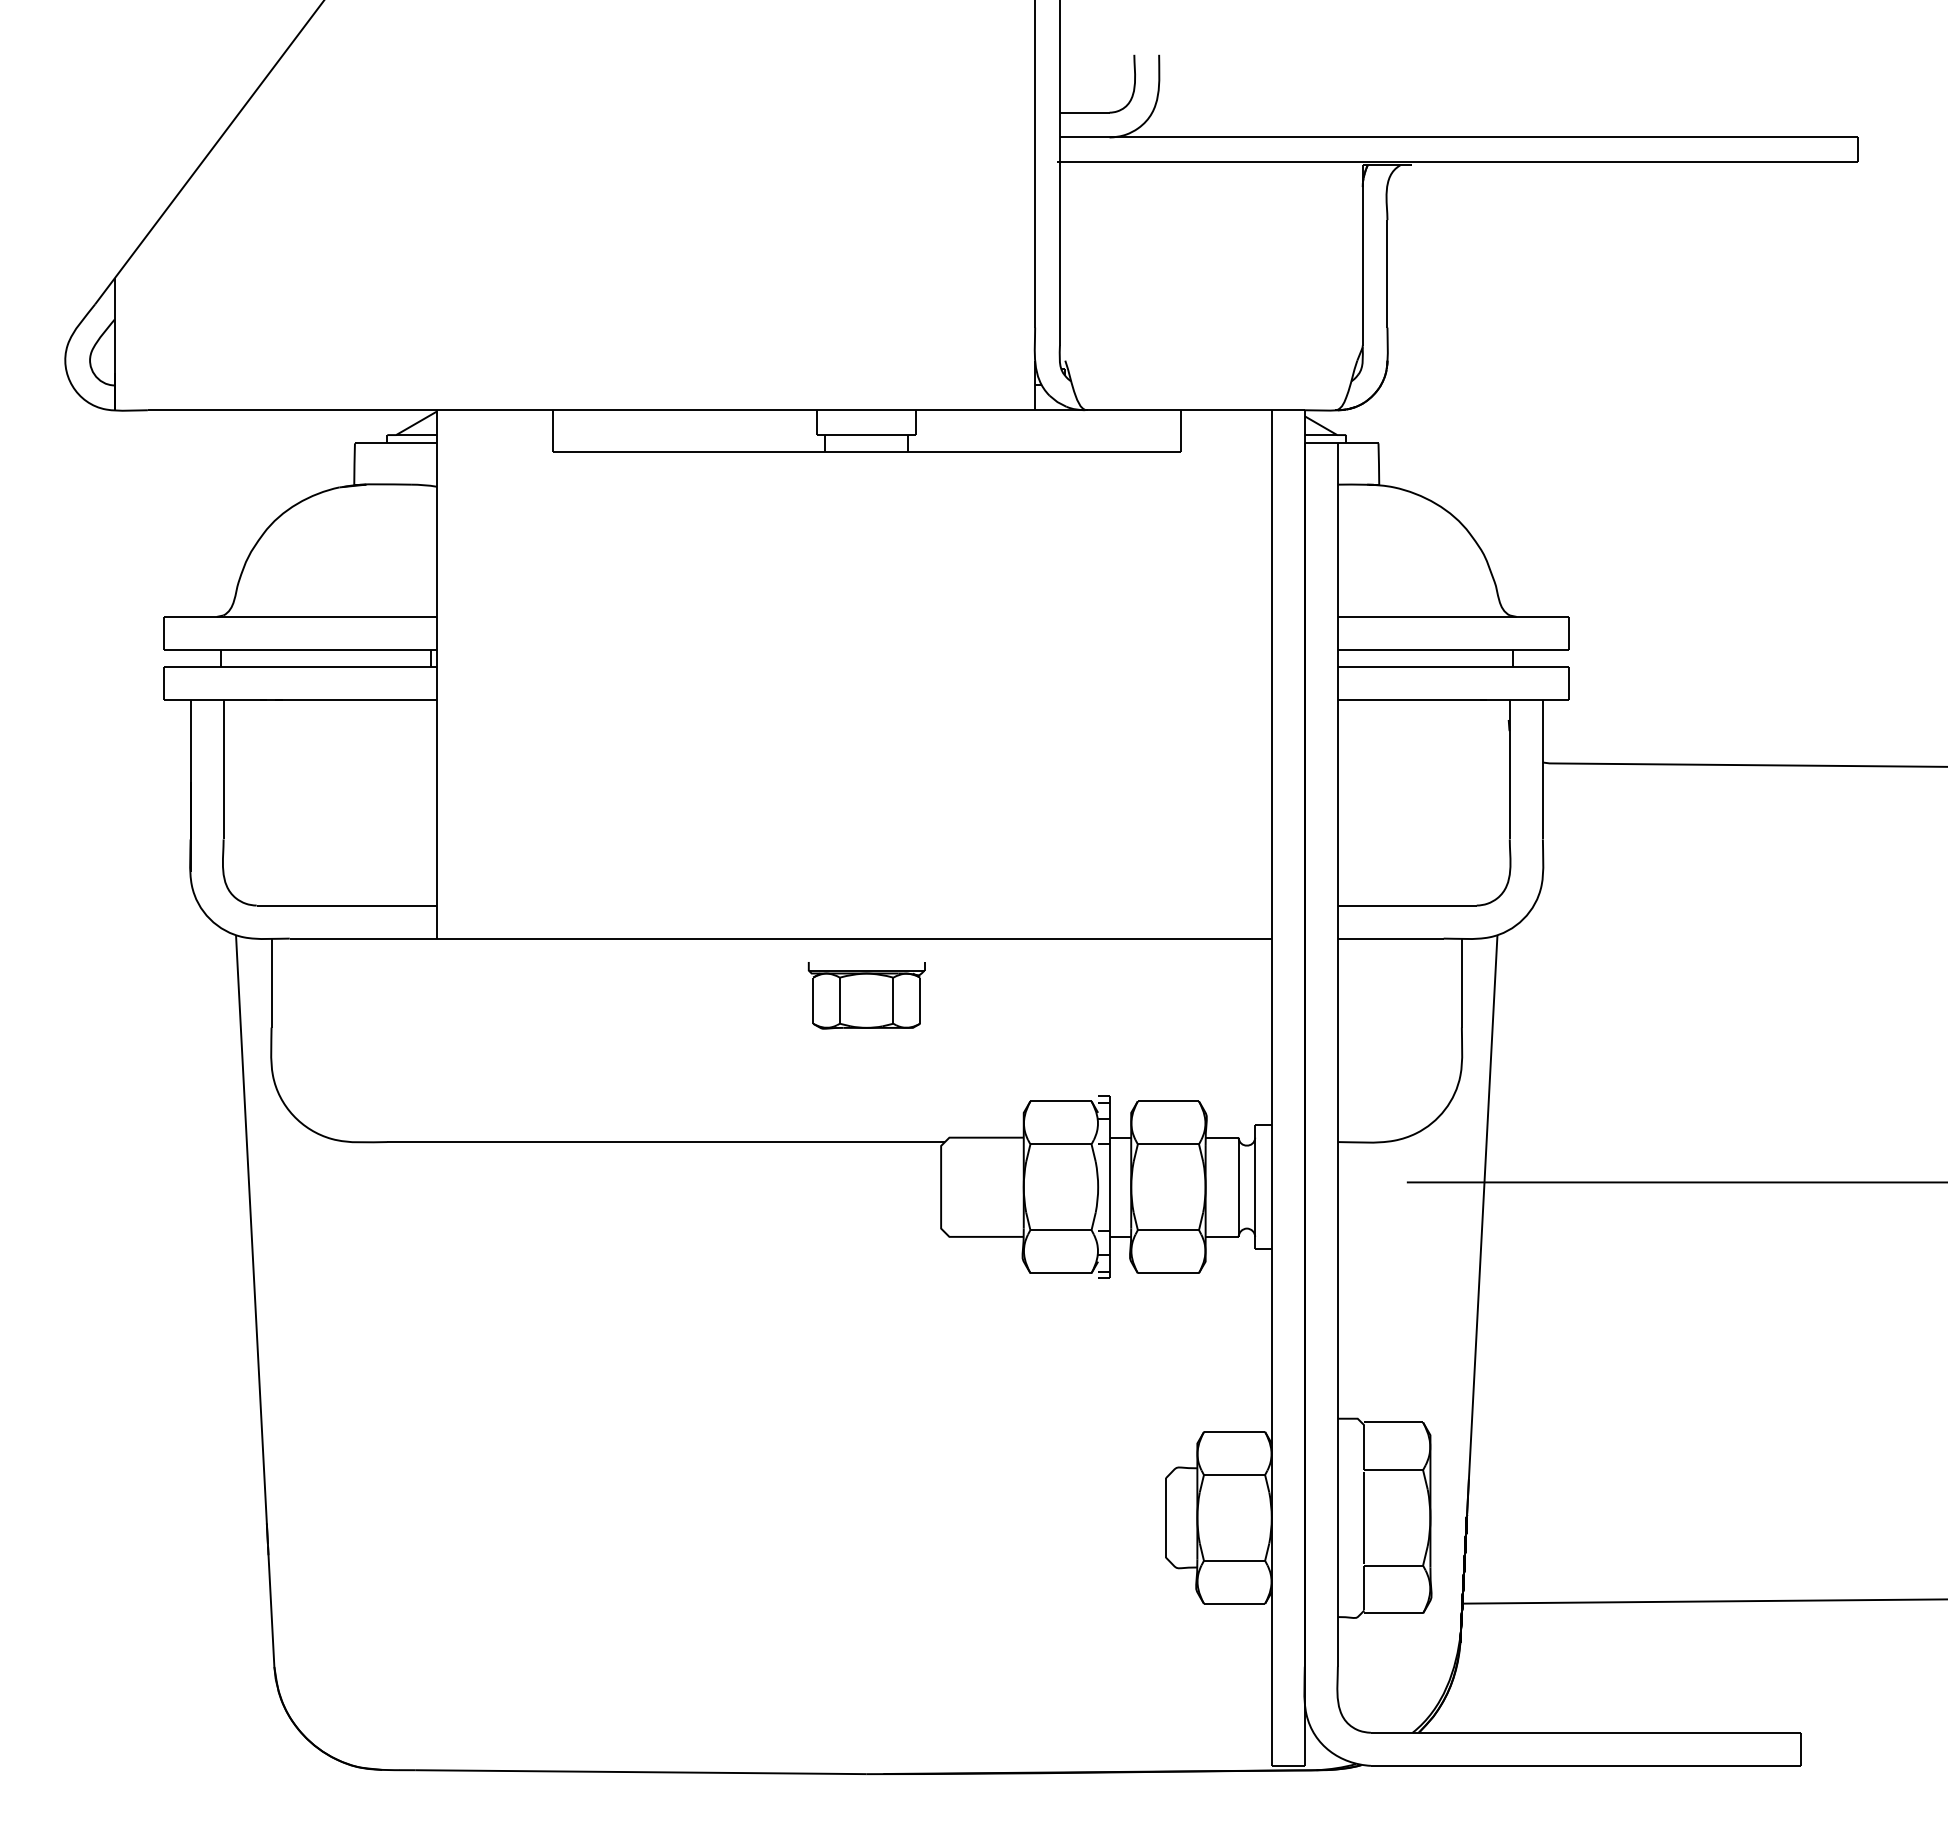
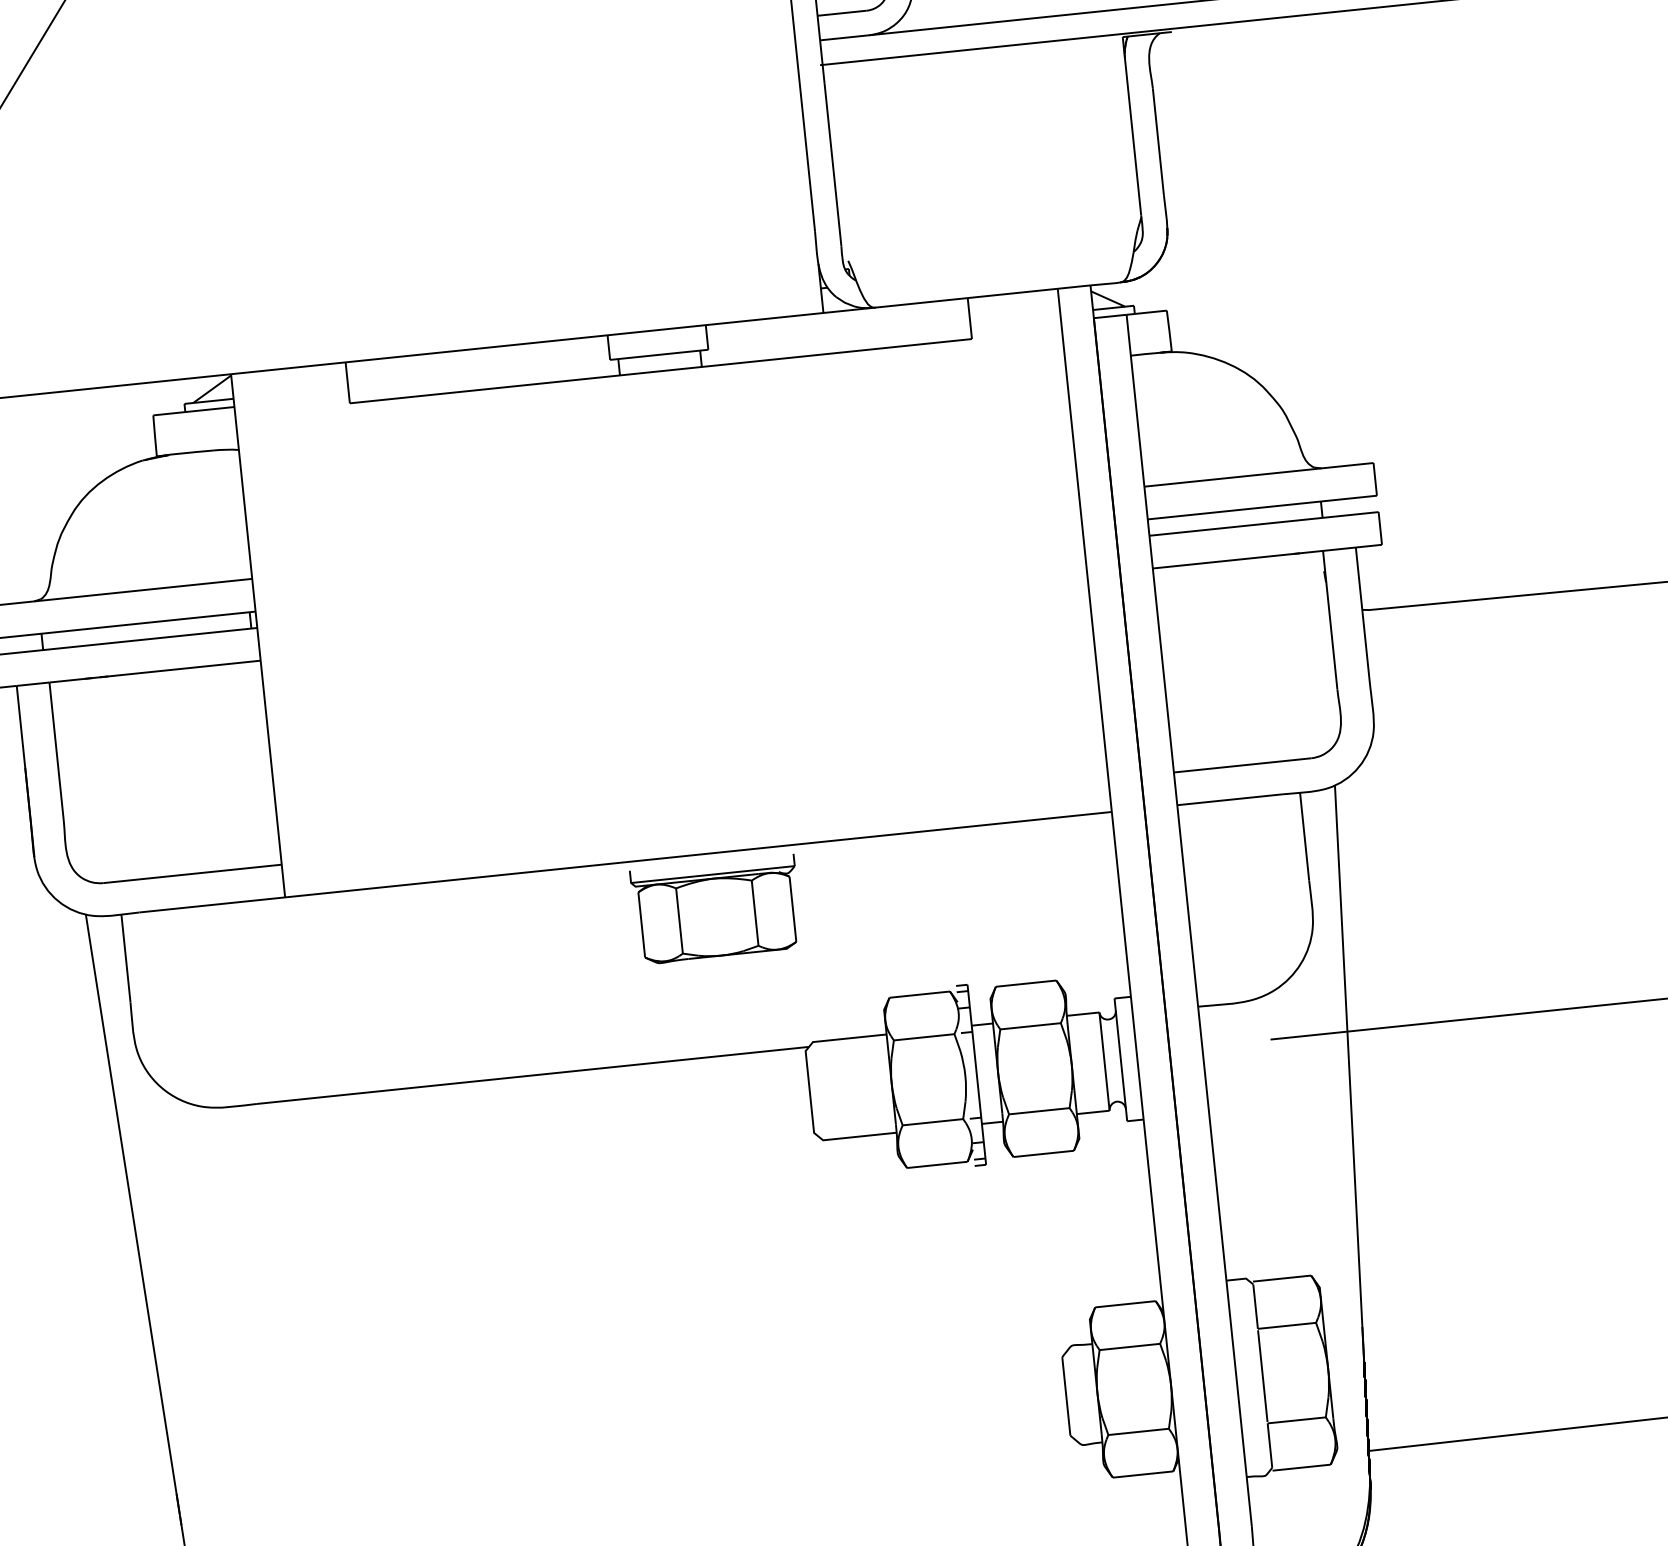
part: (866, 995) -> (716, 909), size x1.43

